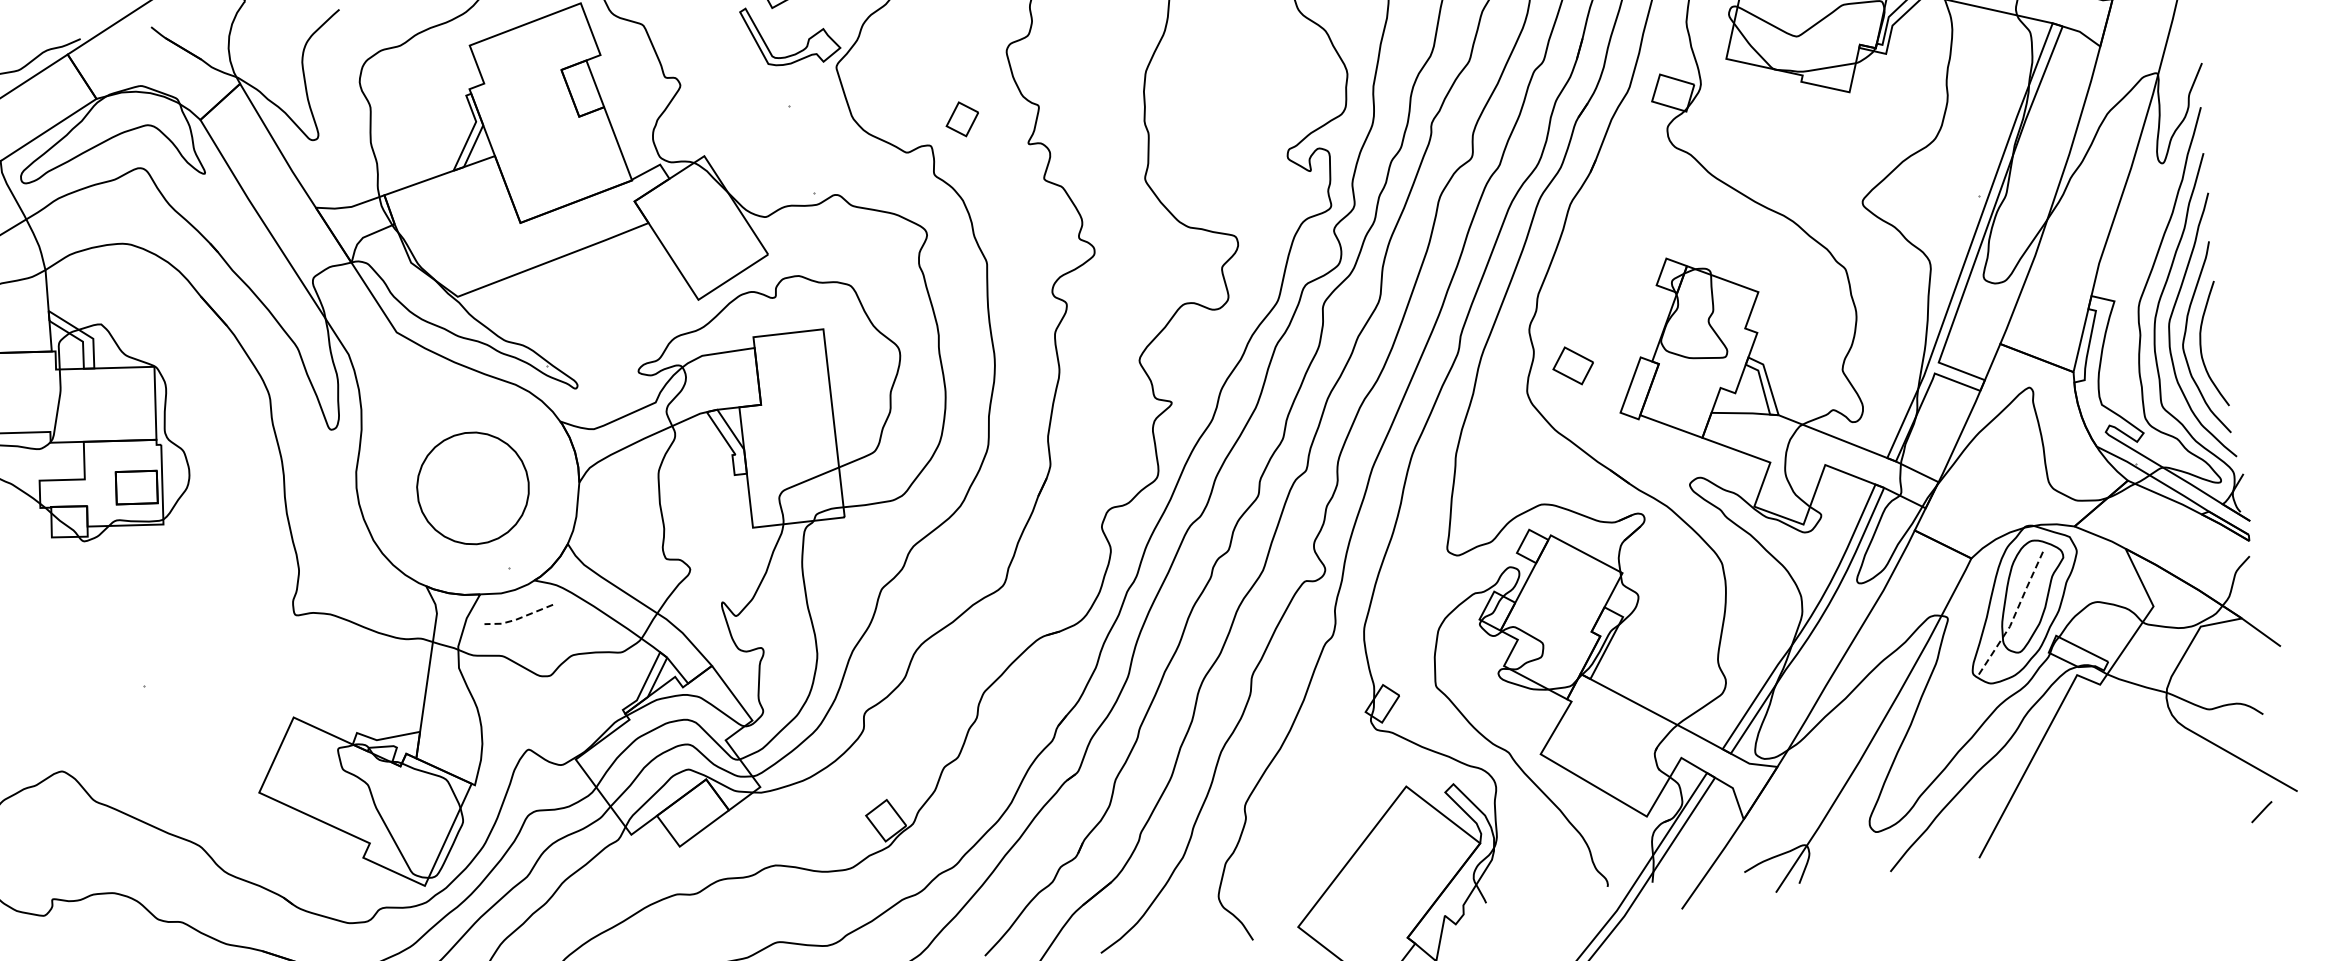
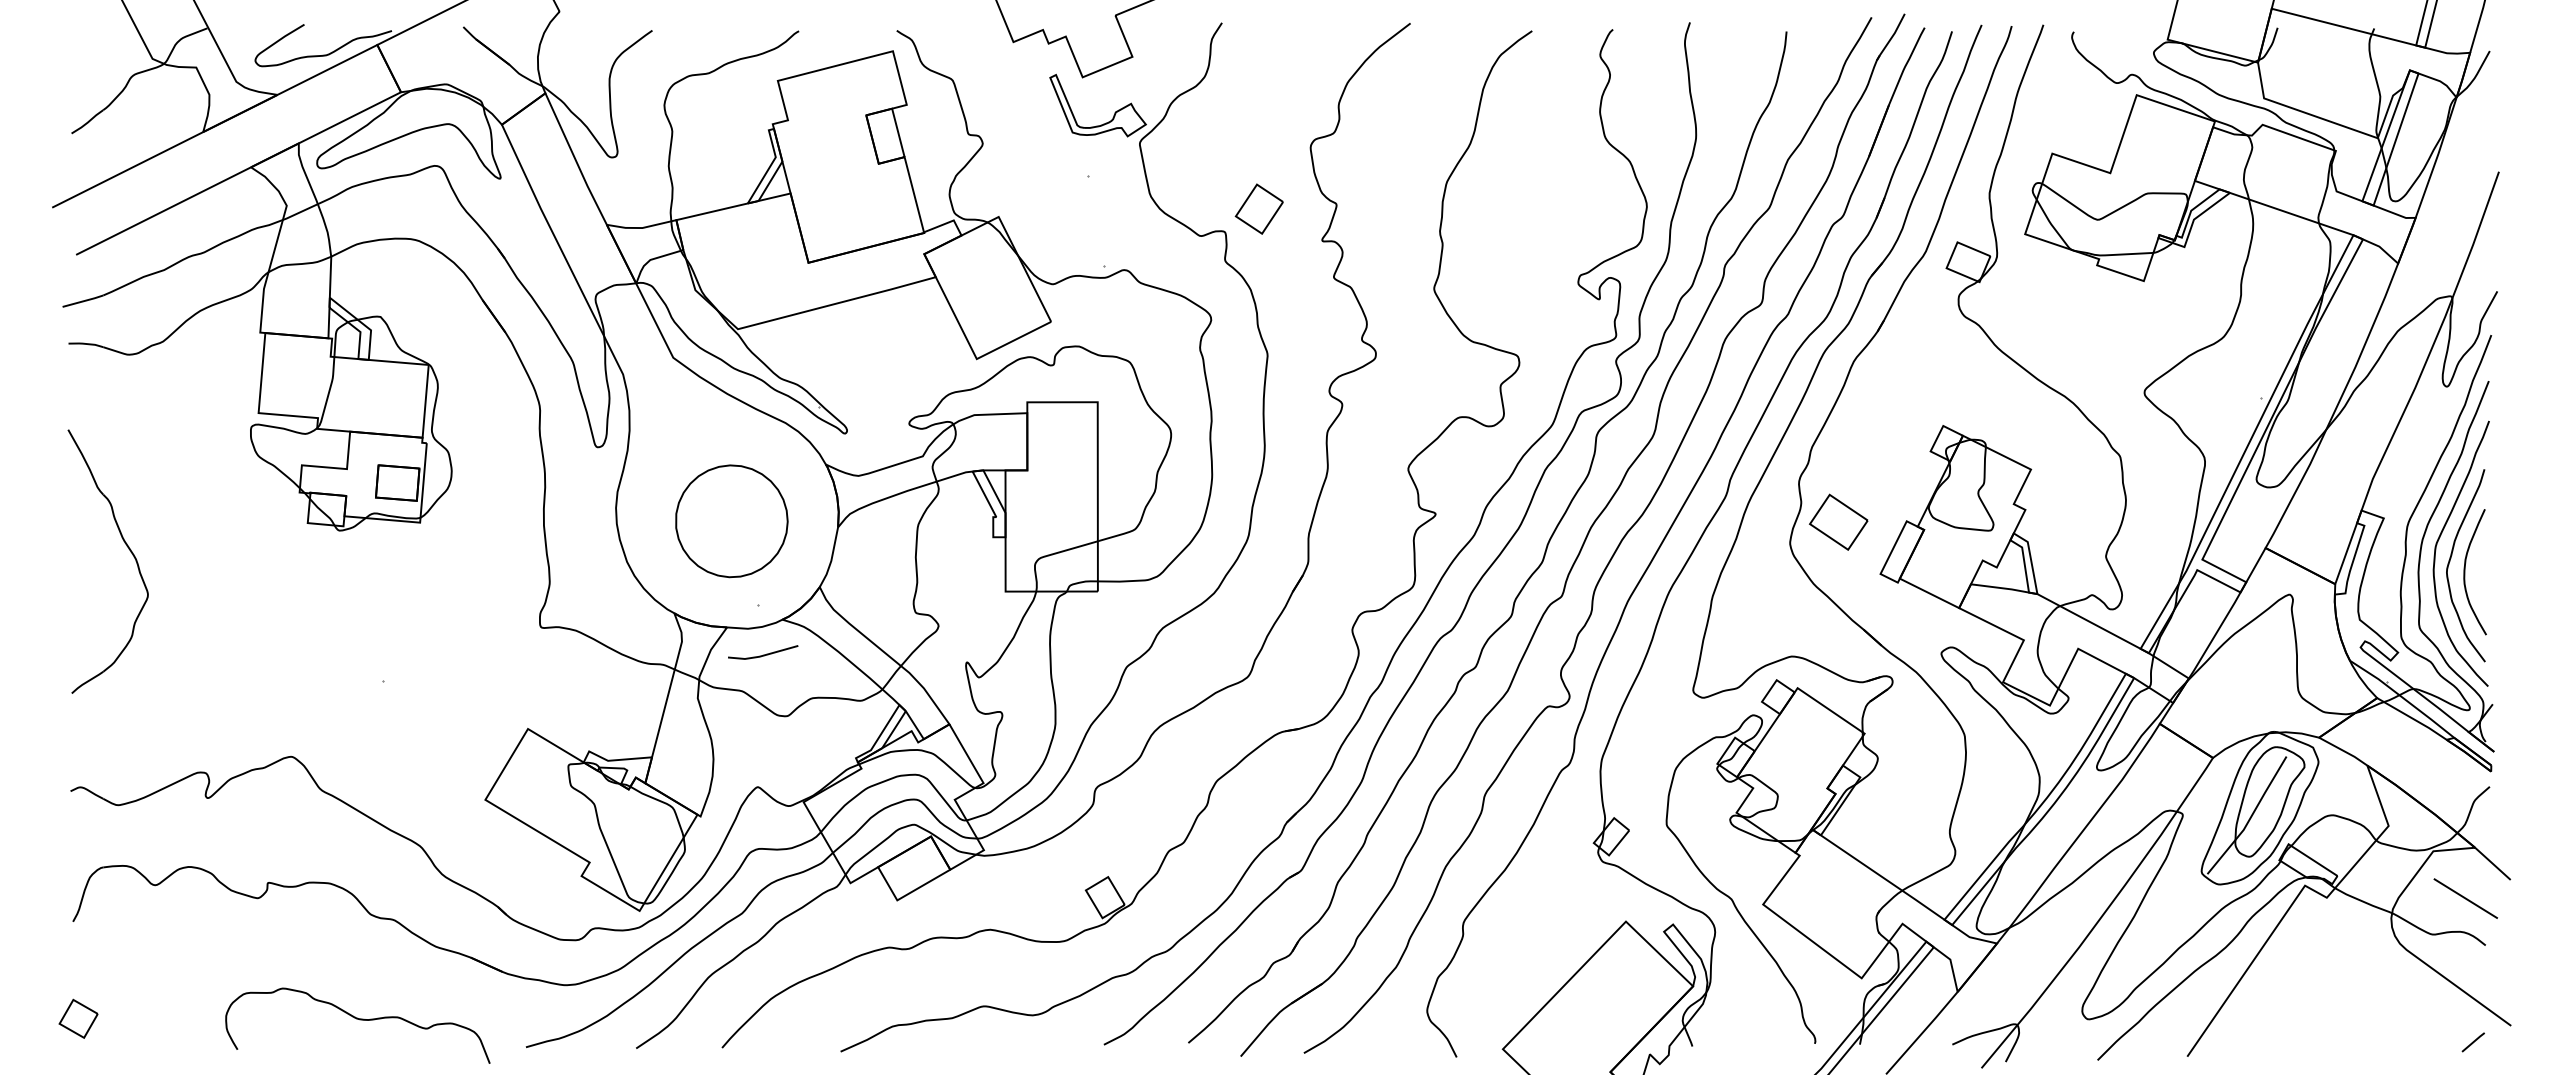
part: (961, 118) -> (1258, 208), size x1.43
part: (1572, 365) -> (1838, 521), size x1.43
line: (2015, 614) -> (2250, 818), dashed -> solid
line: (518, 618) -> (762, 655), dashed -> solid
line: (2238, 669) -> (2465, 898), added

